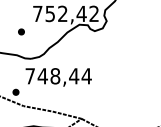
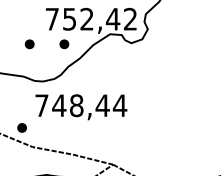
part: (46, 31) -> (64, 43), added

